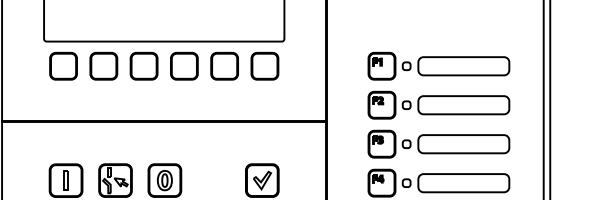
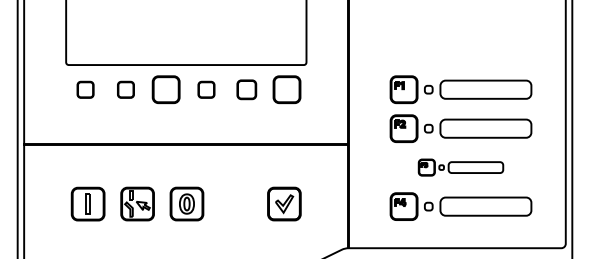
part: (63, 66) -> (85, 89), size x0.6
part: (103, 66) -> (125, 89), size x0.6
part: (184, 66) -> (206, 89), size x0.6
part: (224, 66) -> (246, 89), size x0.7
part: (438, 144) -> (460, 167), size x0.6

